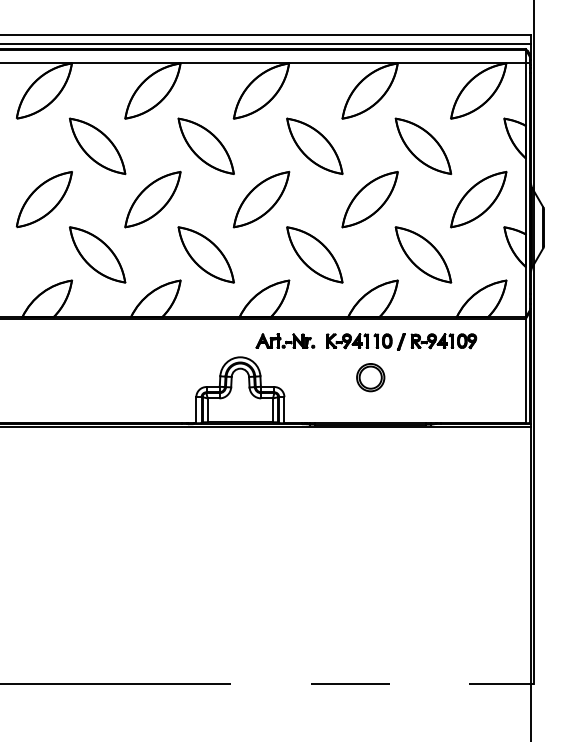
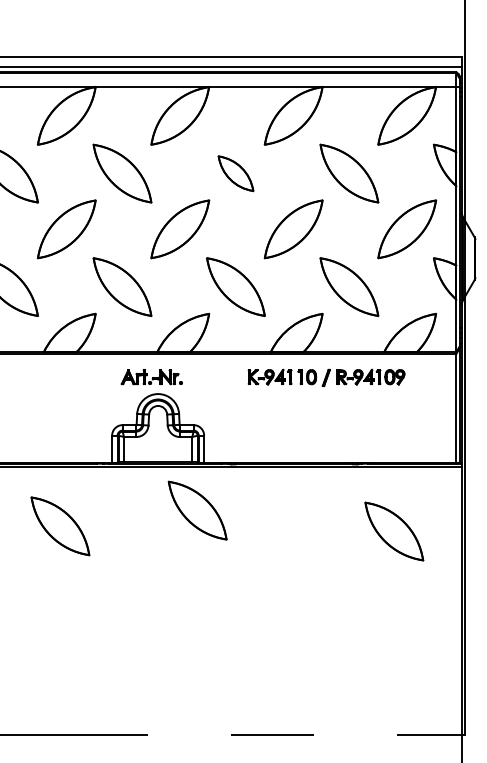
part: (314, 146) -> (235, 173), size x0.6
part: (285, 340) -> (152, 376), moved
part: (370, 377) -> (294, 415), removed
part: (277, 468) -> (196, 510), added
part: (146, 483) -> (60, 525), added
part: (466, 488) -> (394, 531), added

